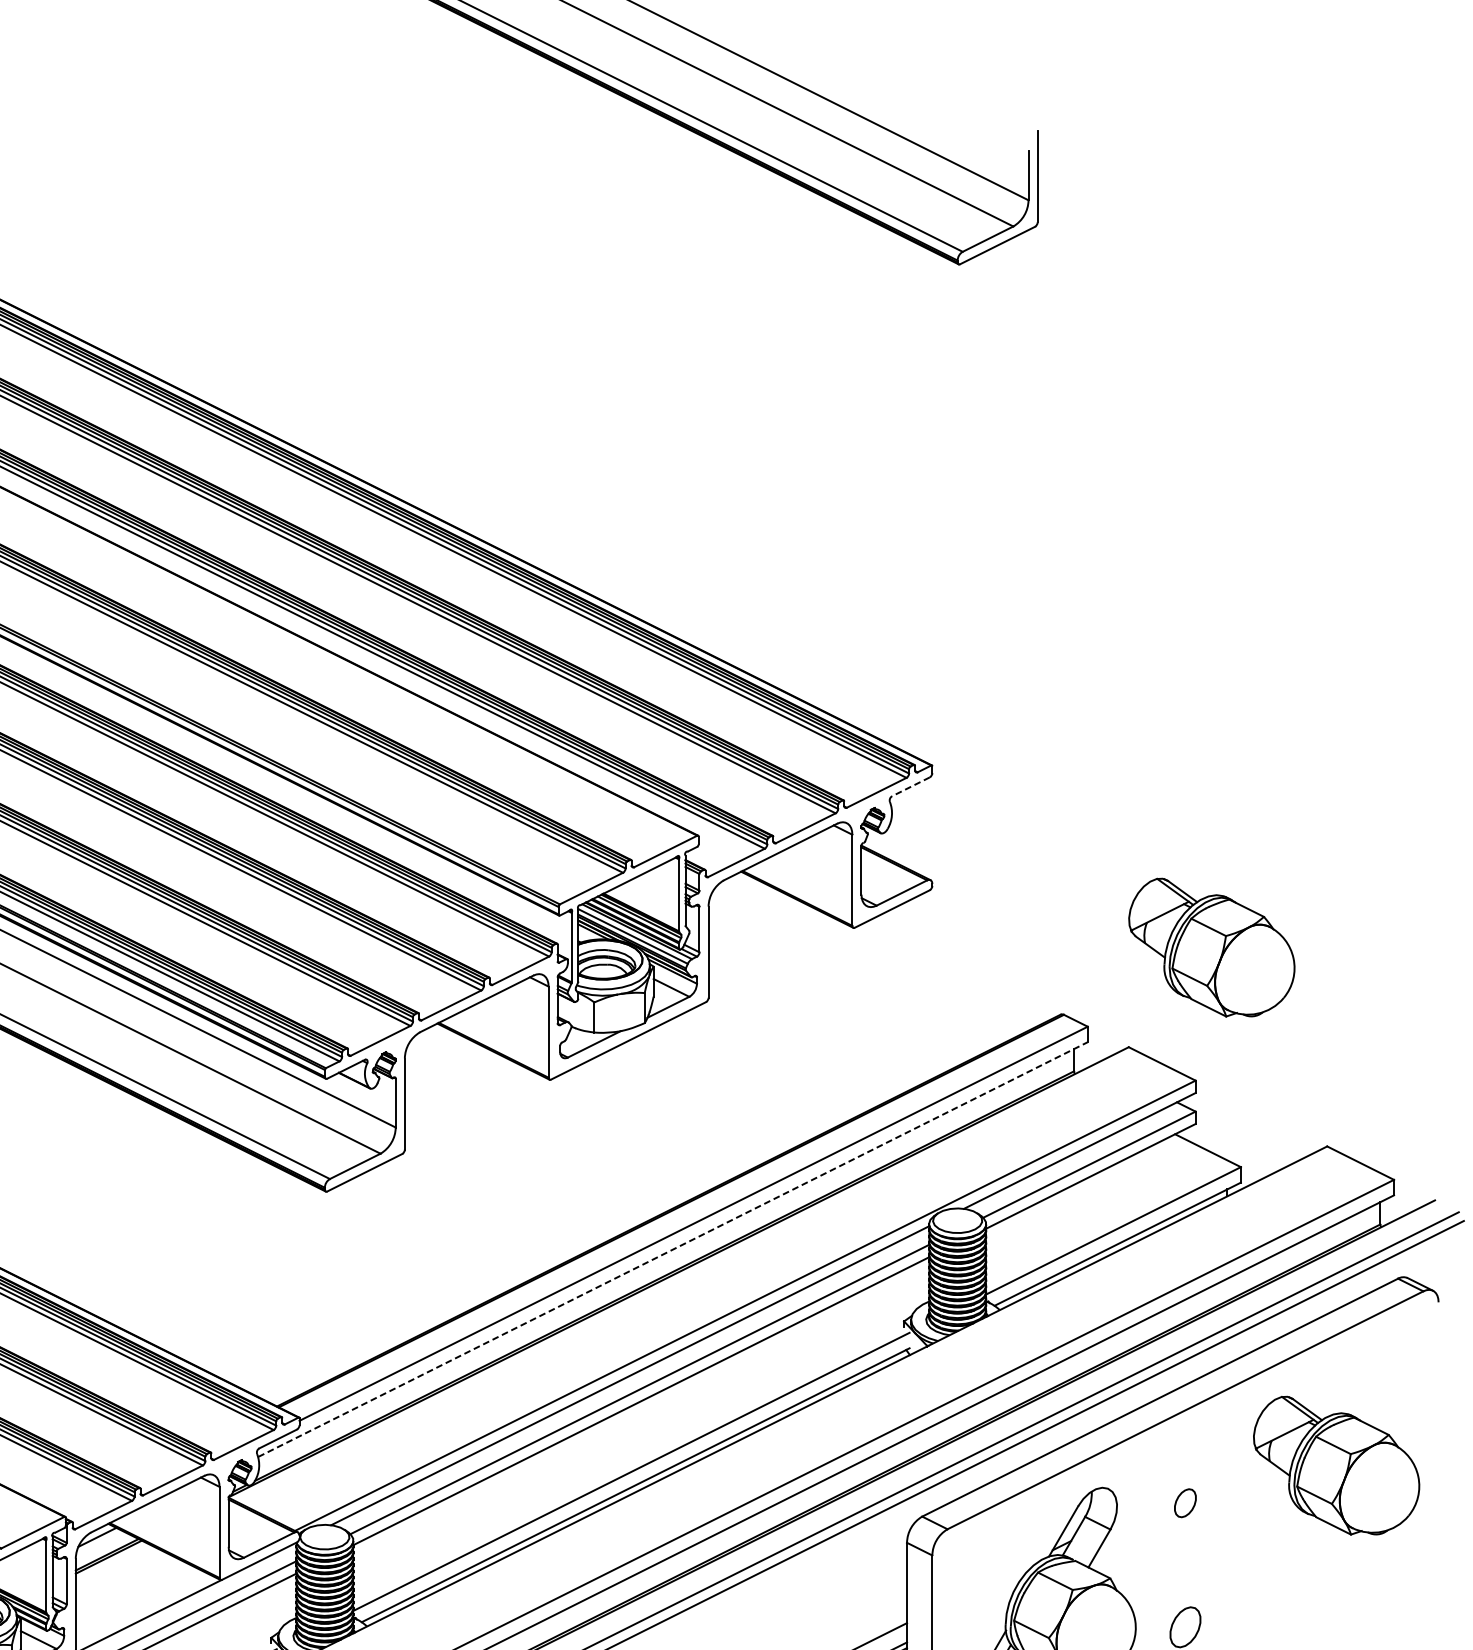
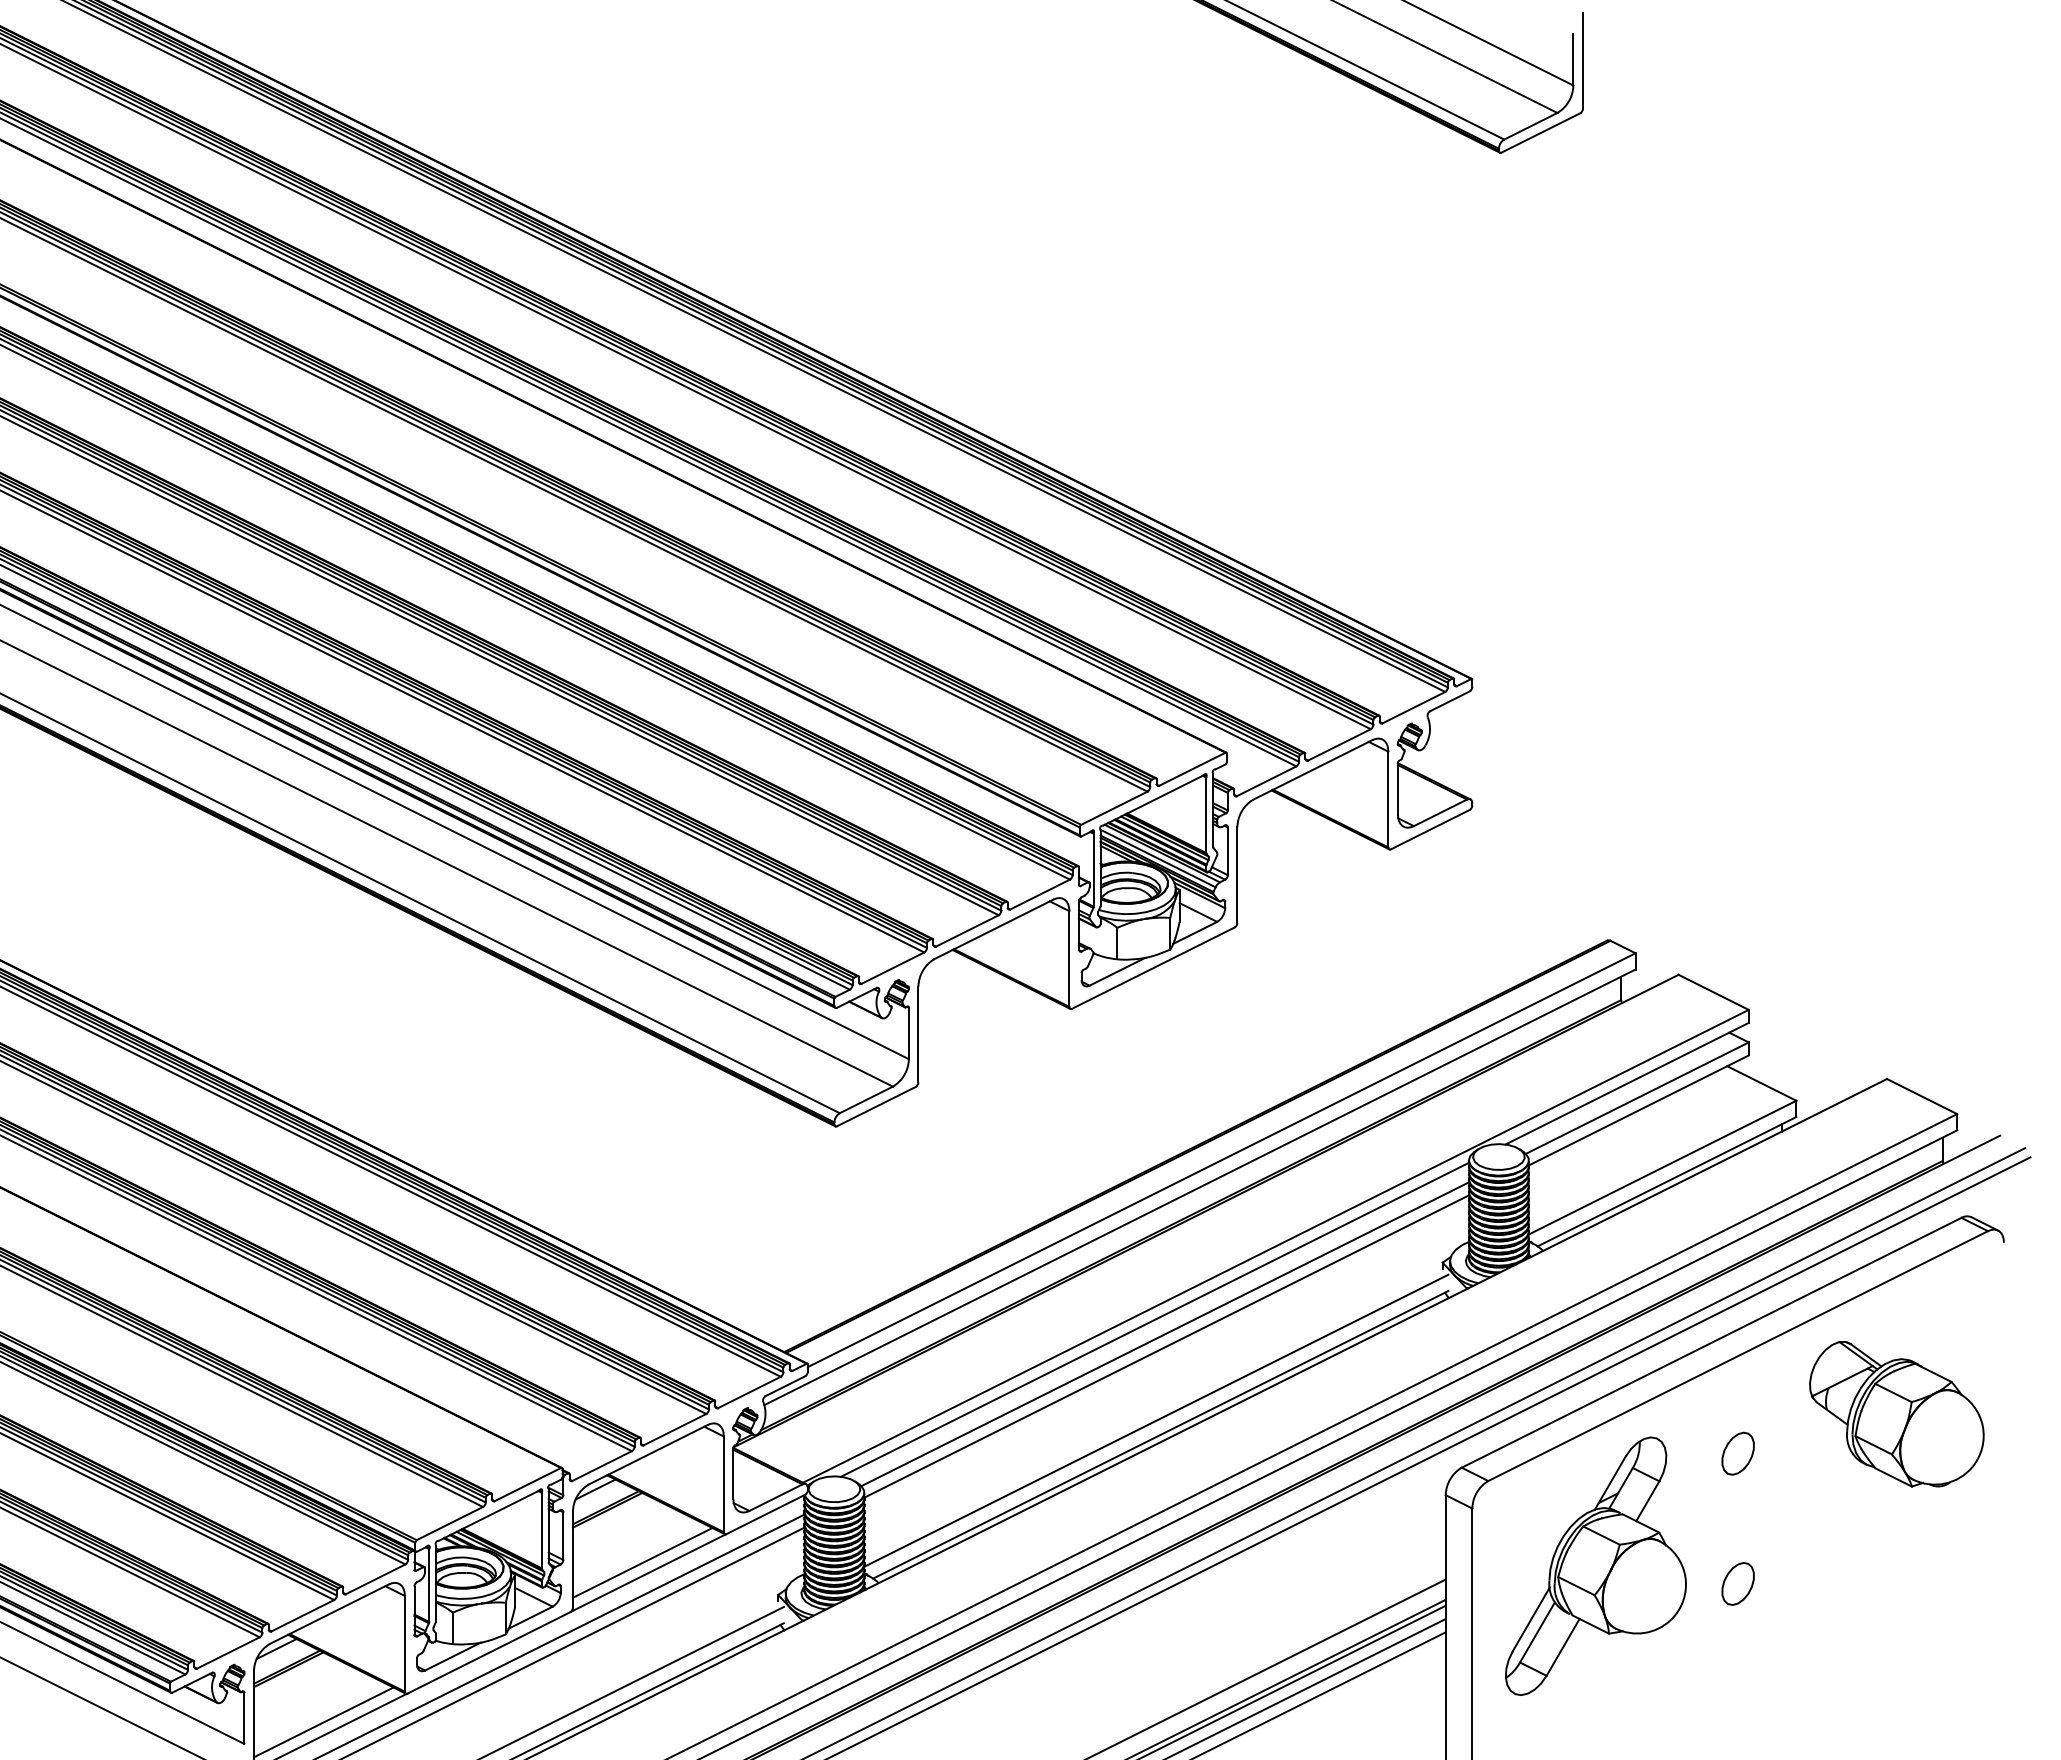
line: (910, 786) -> (1449, 701), dashed -> solid
part: (1211, 947) -> (1765, 870), removed
line: (673, 1249) -> (1200, 1187), dashed -> solid
part: (1184, 1503) -> (1737, 1453), size x1.43
line: (142, 1606) -> (642, 1562), added

